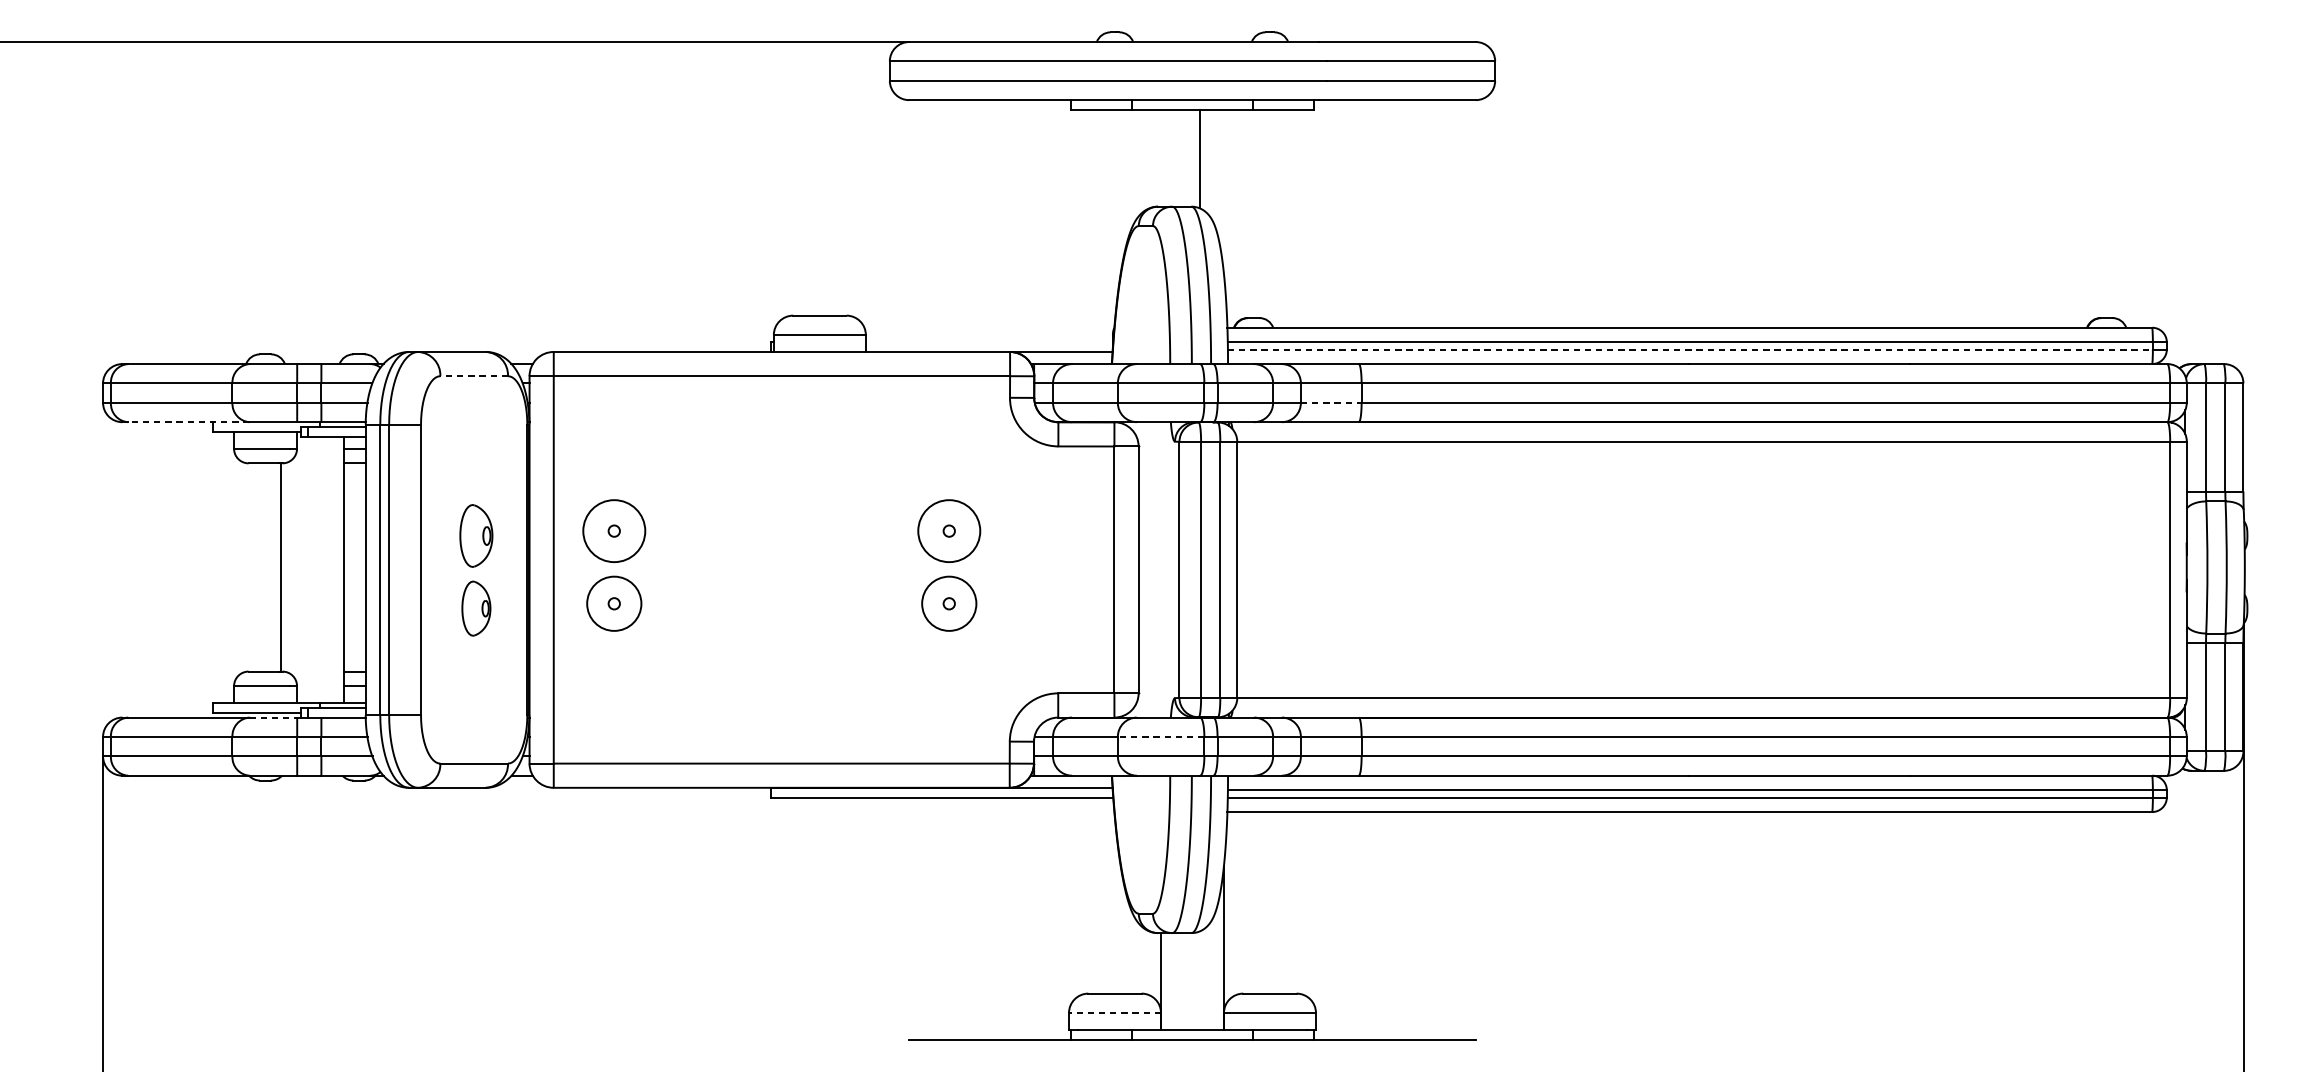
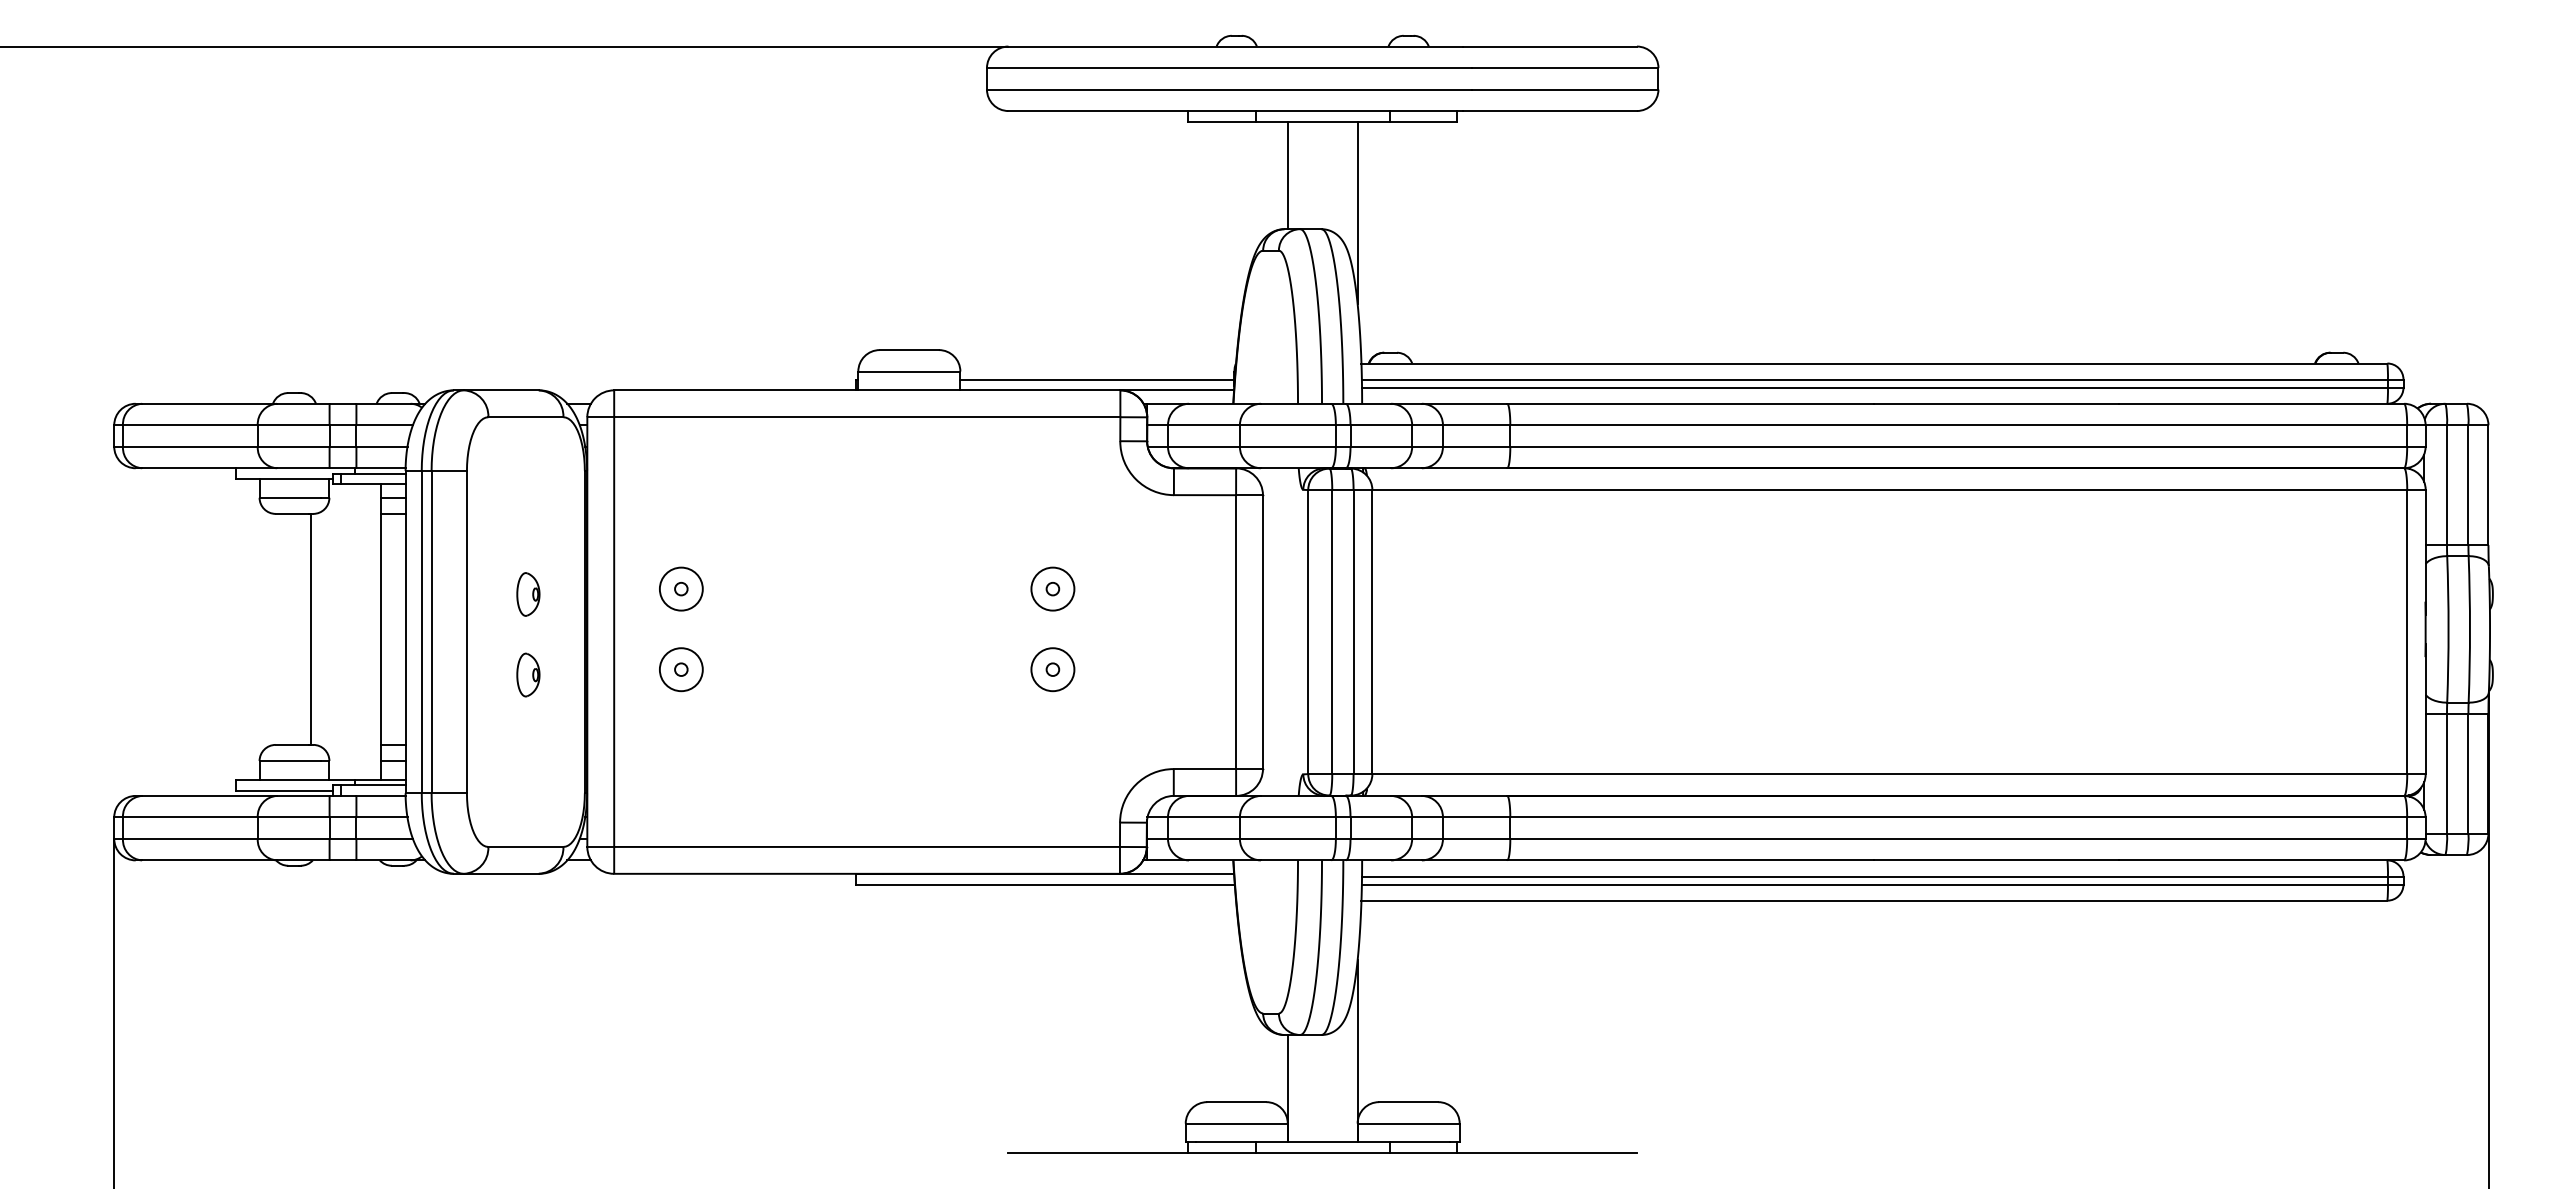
line: (1199, 158) -> (1287, 175), moved
line: (1223, 191) -> (1357, 212), added
line: (989, 342) -> (1097, 379), added
line: (1689, 349) -> (1874, 387), dashed -> solid
line: (473, 376) -> (525, 417), dashed -> solid
line: (1331, 402) -> (1476, 446), dashed -> solid
line: (188, 422) -> (209, 468), dashed -> solid
circle: (613, 530) -> (680, 588), size x0.62
circle: (948, 530) -> (1052, 588), size x0.62
part: (476, 536) -> (528, 594), size x0.62
circle: (613, 603) -> (680, 669), size x0.71
circle: (948, 603) -> (1052, 669), size x0.71
part: (476, 608) -> (528, 674), size x0.71
line: (273, 717) -> (303, 795), dashed -> solid
line: (1160, 737) -> (1287, 817), dashed -> solid
line: (1114, 1012) -> (1236, 1123), dashed -> solid

